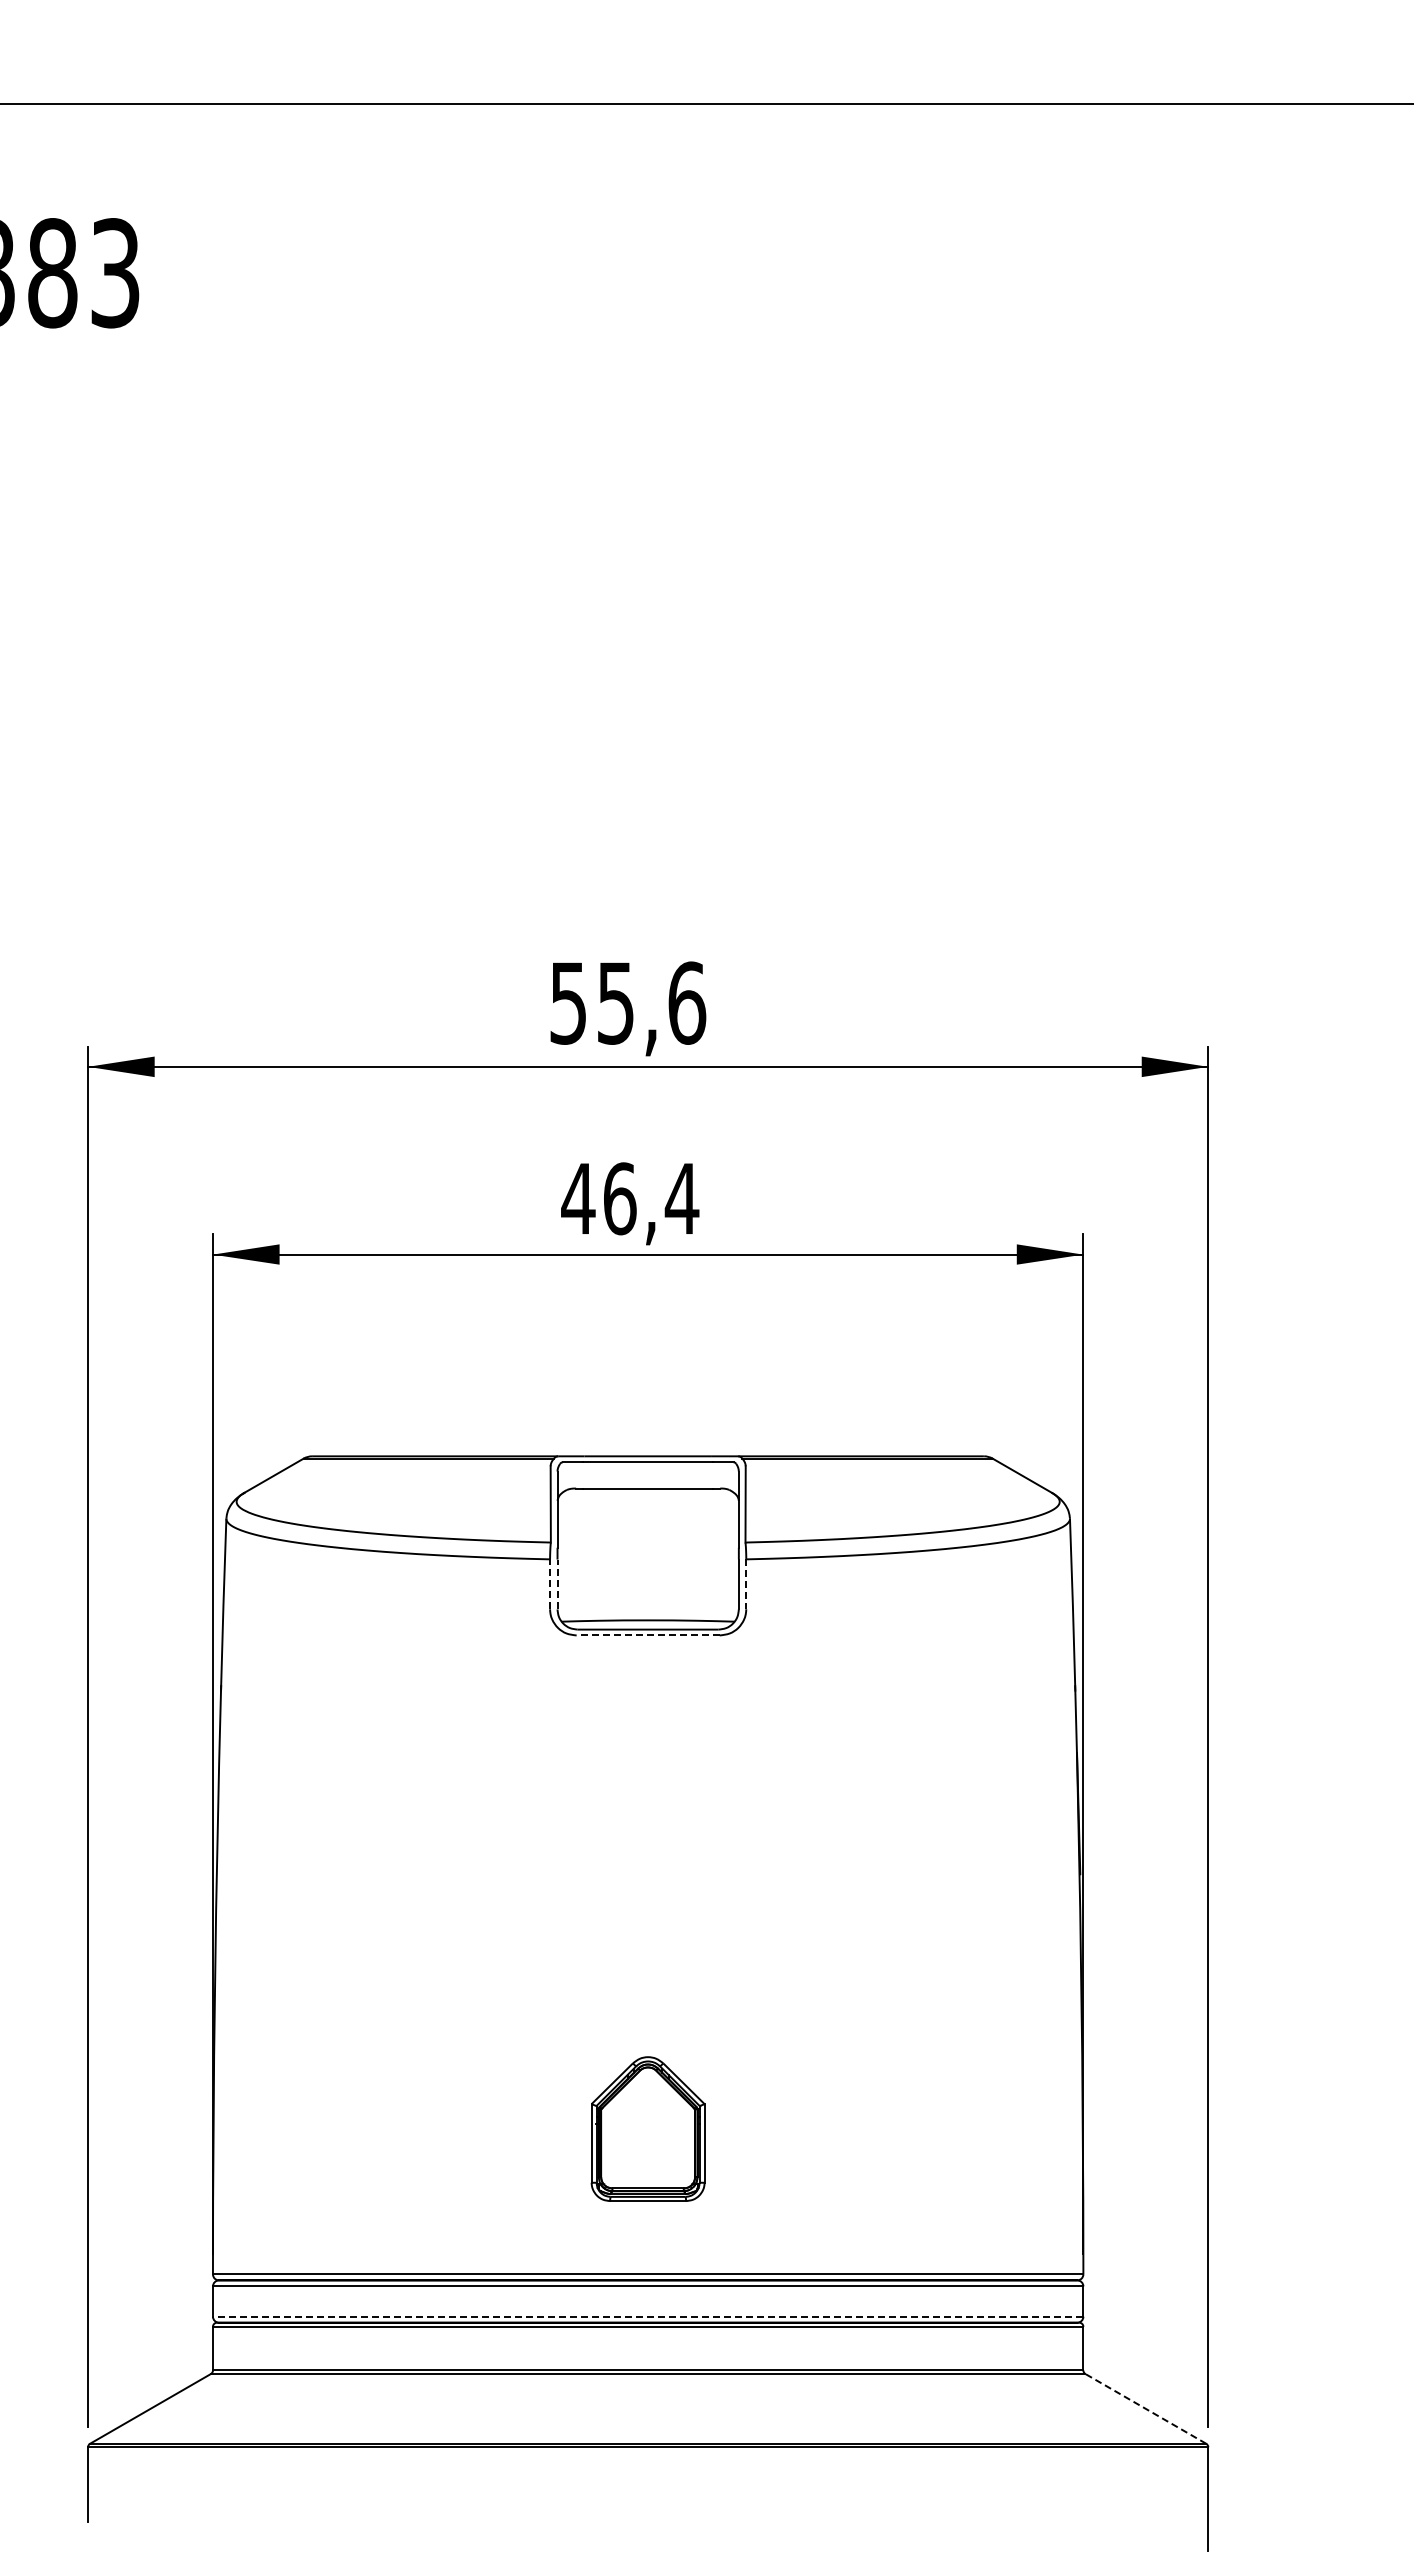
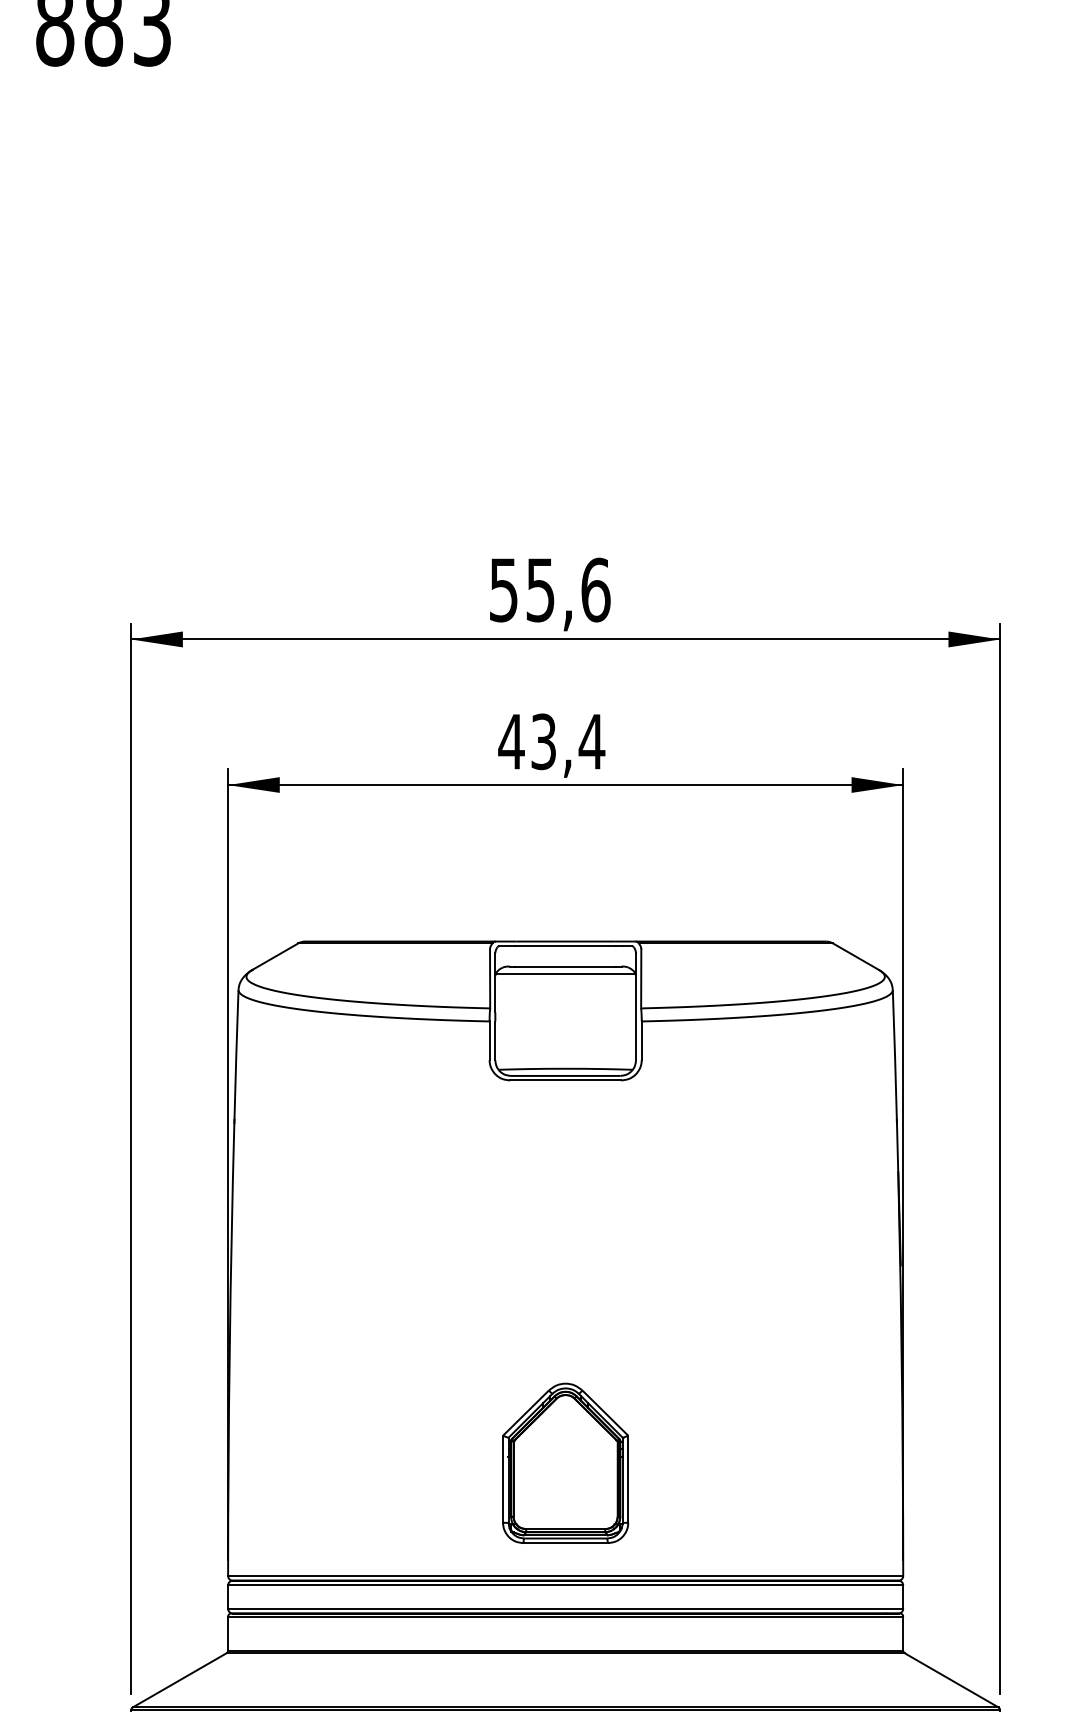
text: (620, 1198) -> (544, 741), 46,4 -> 43,4
line: (648, 1498) -> (565, 974), added
line: (550, 1584) -> (489, 1040), dashed -> solid
line: (557, 1584) -> (495, 1040), dashed -> solid
line: (746, 1584) -> (641, 1040), dashed -> solid
line: (648, 1635) -> (565, 1080), dashed -> solid
part: (647, 2128) -> (565, 1462), size x1.43
line: (647, 2316) -> (565, 1608), dashed -> solid
line: (1145, 2408) -> (951, 1680), dashed -> solid

